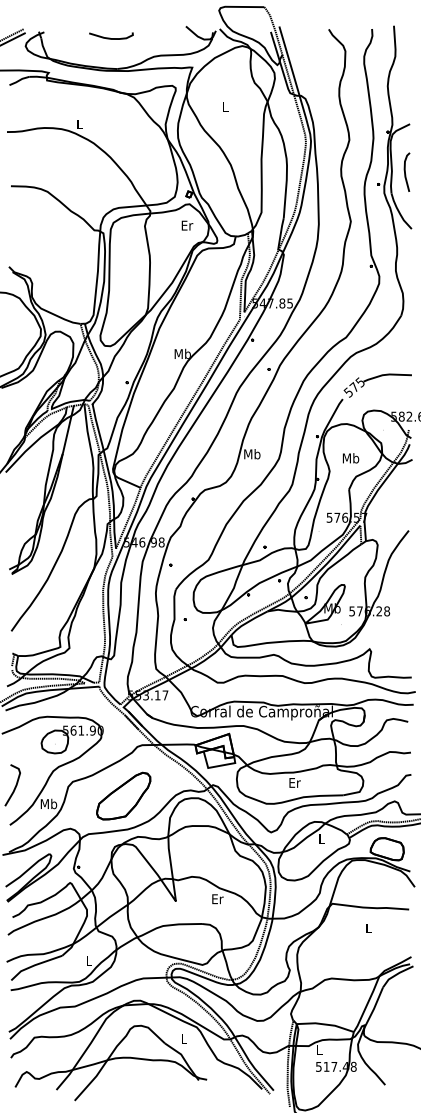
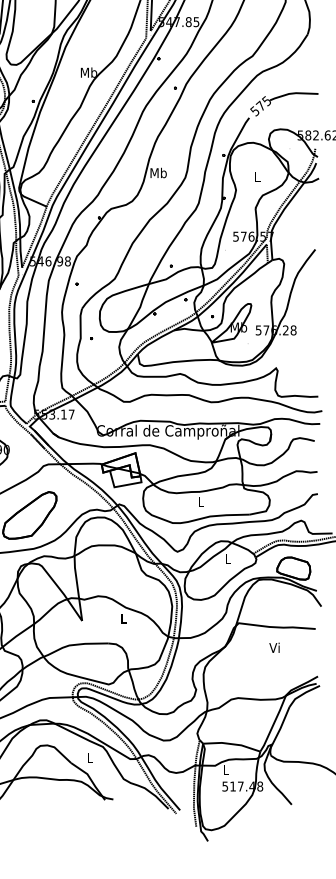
text: (350, 458) -> (256, 177), Mb -> L
text: (294, 782) -> (200, 501), Er -> L
text: (217, 899) -> (123, 618), Er -> L
text: (368, 928) -> (274, 647), L -> Vi

